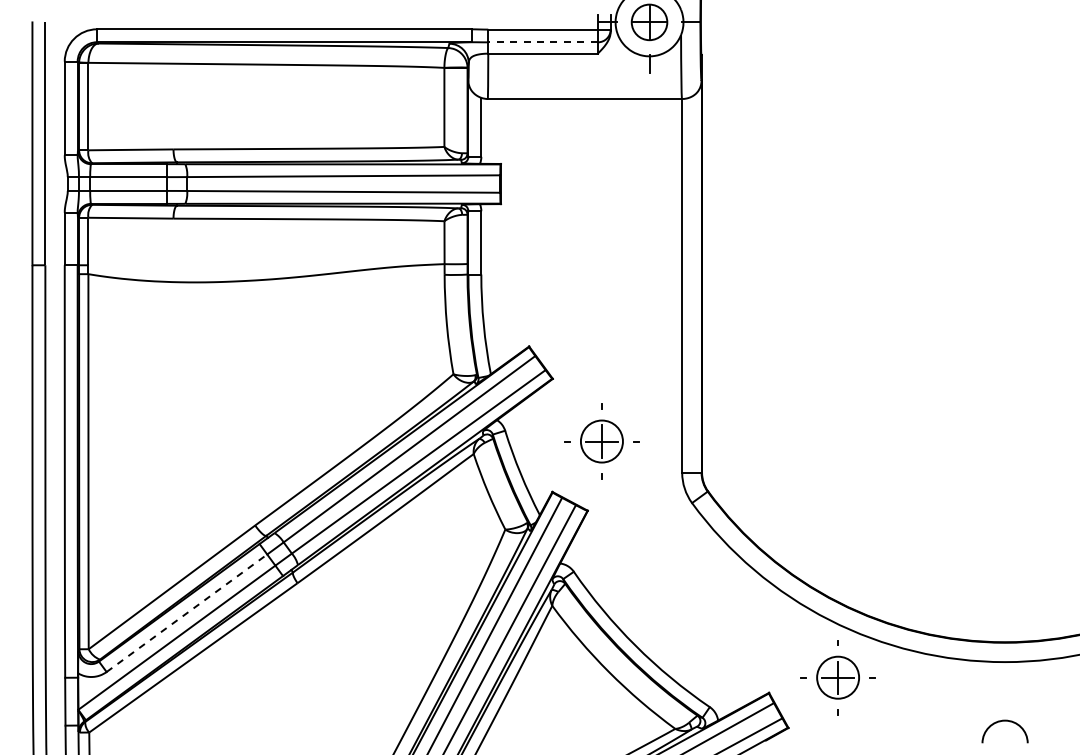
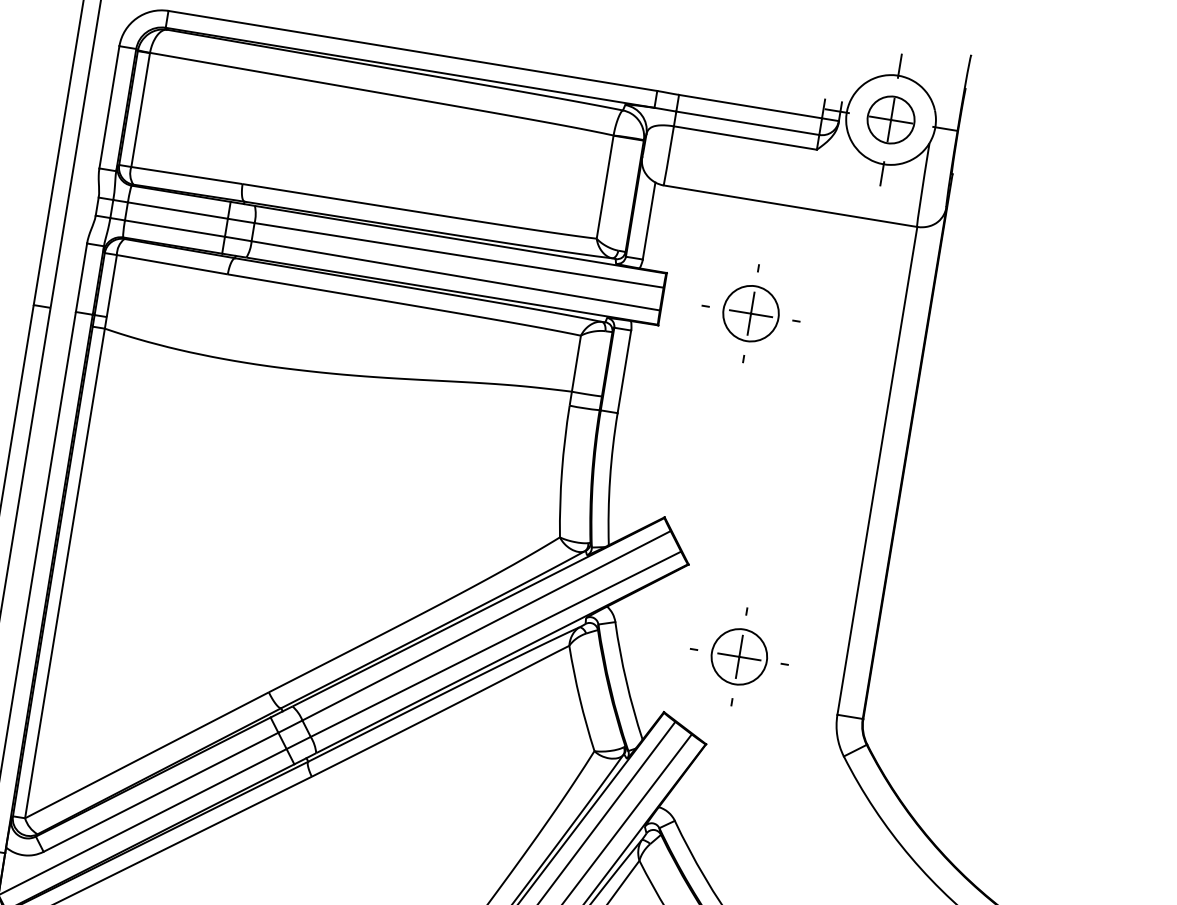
line: (543, 42) -> (748, 123), dashed -> solid
part: (568, 183) -> (750, 312), added
line: (186, 613) -> (160, 792), dashed -> solid

